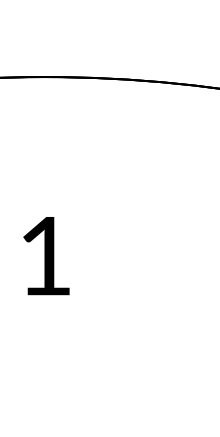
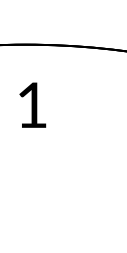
text: (46, 254) -> (32, 104), moved

